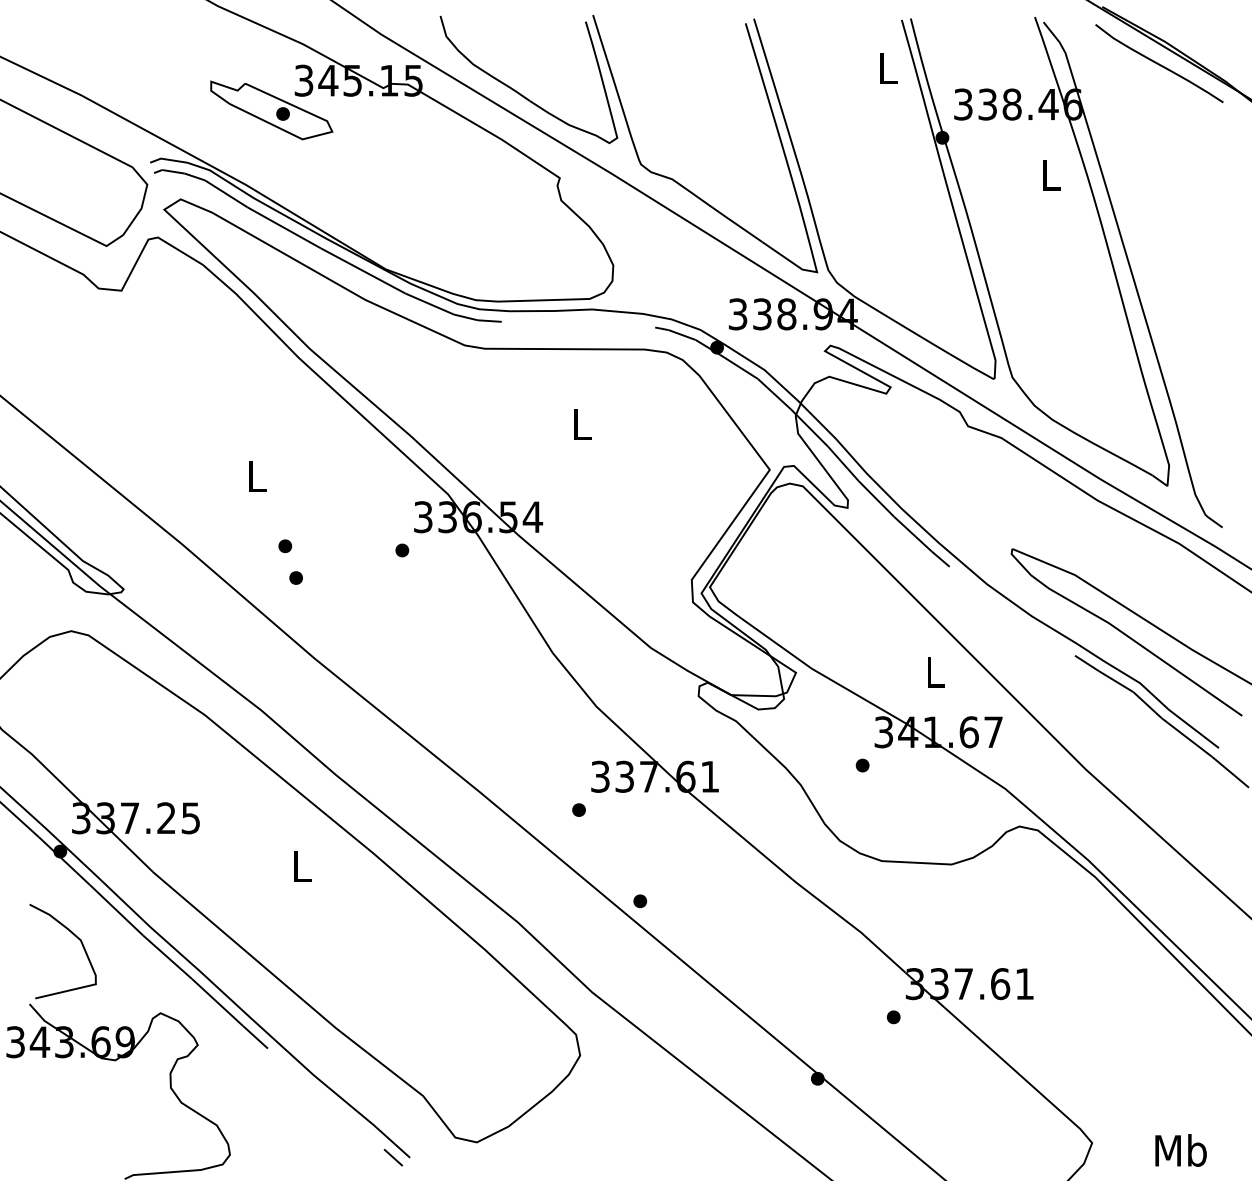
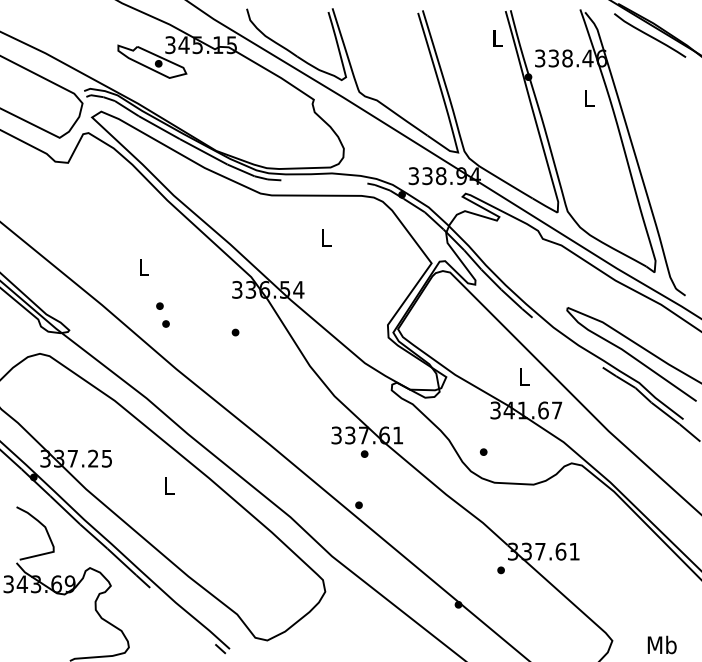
part: (402, 550) -> (235, 332), moved
part: (862, 764) -> (483, 451), moved
part: (578, 808) -> (364, 453), moved

